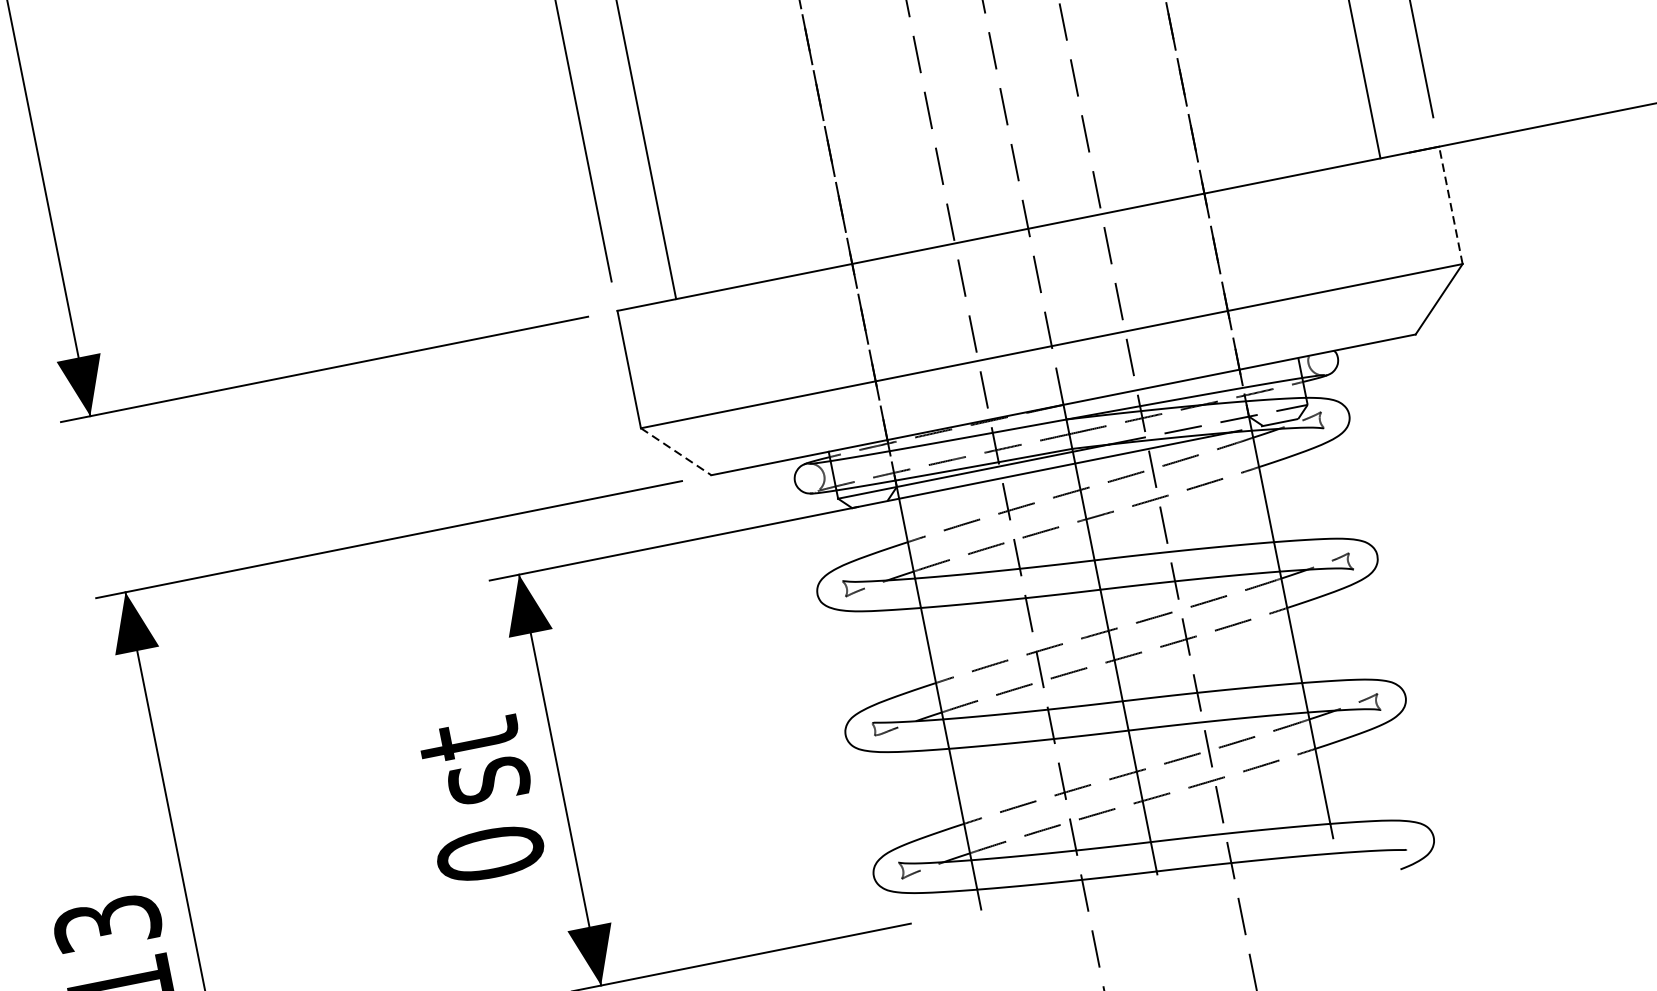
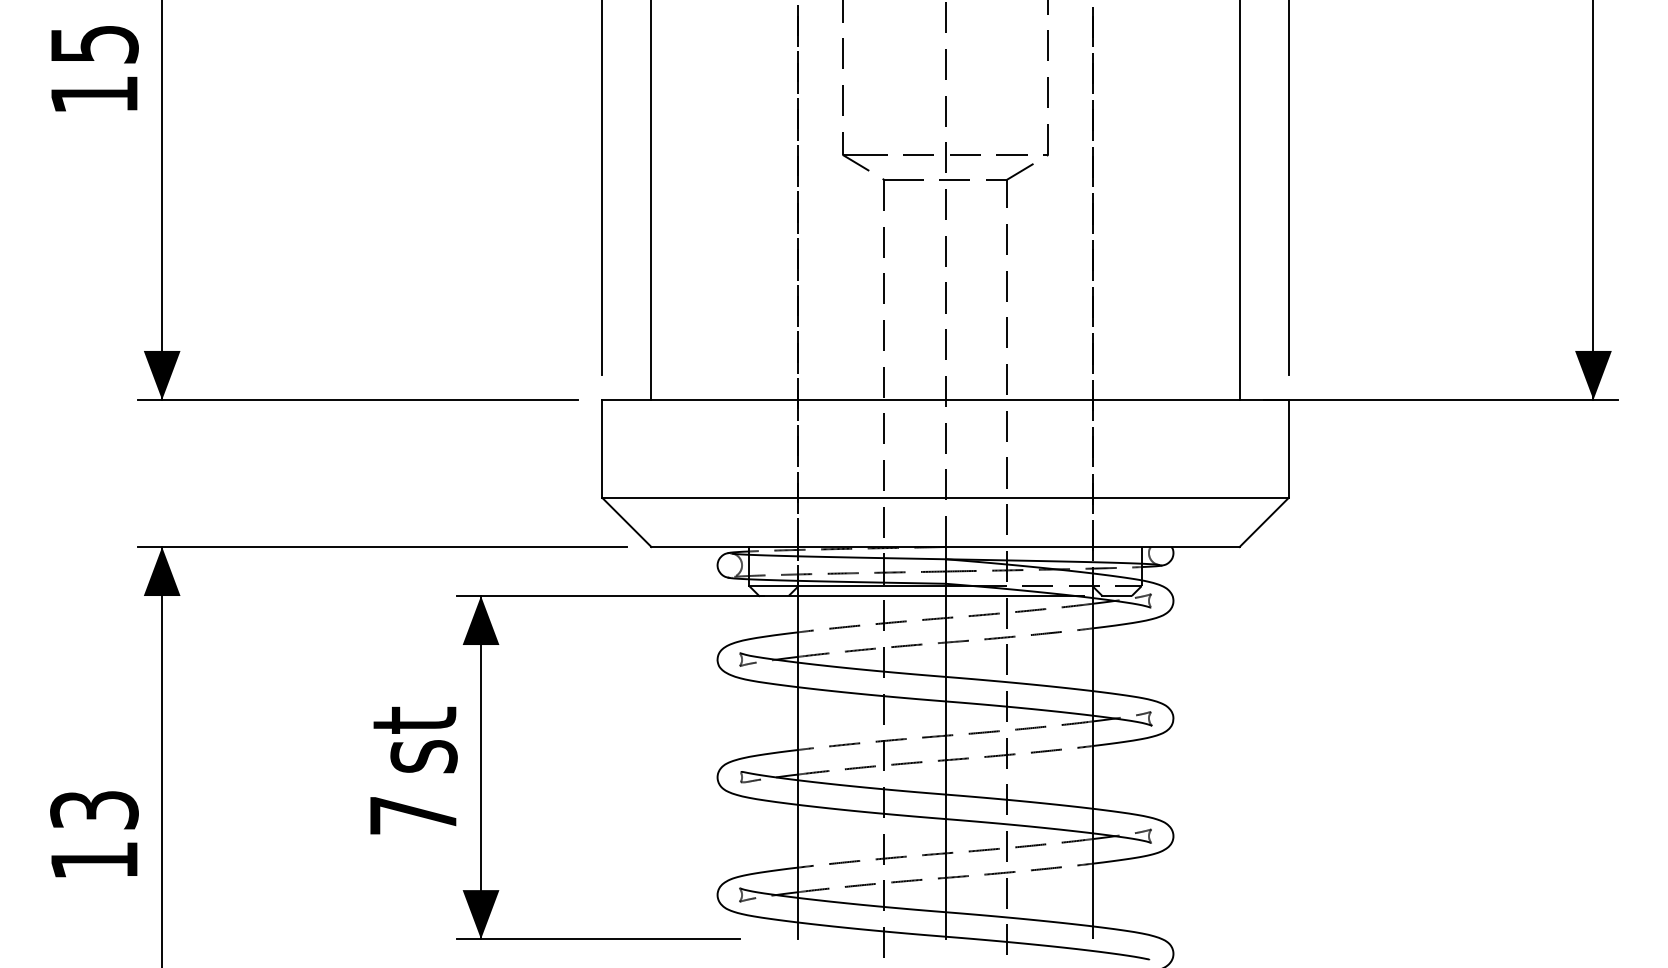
line: (1450, 204) -> (1288, 448), dashed -> solid
line: (675, 451) -> (626, 522), dashed -> solid
text: (490, 853) -> (413, 815), 0 -> 7

